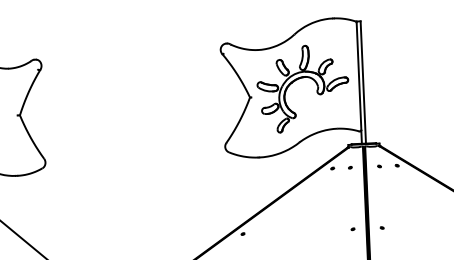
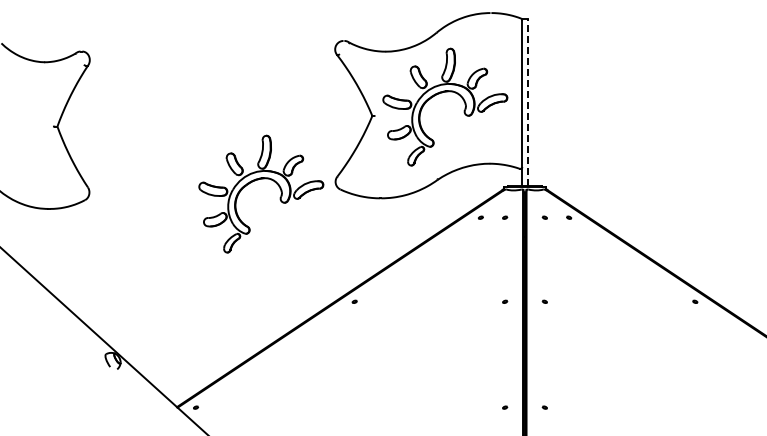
line: (363, 82) -> (527, 102), solid -> dashed
part: (168, 148) -> (258, 180), added

